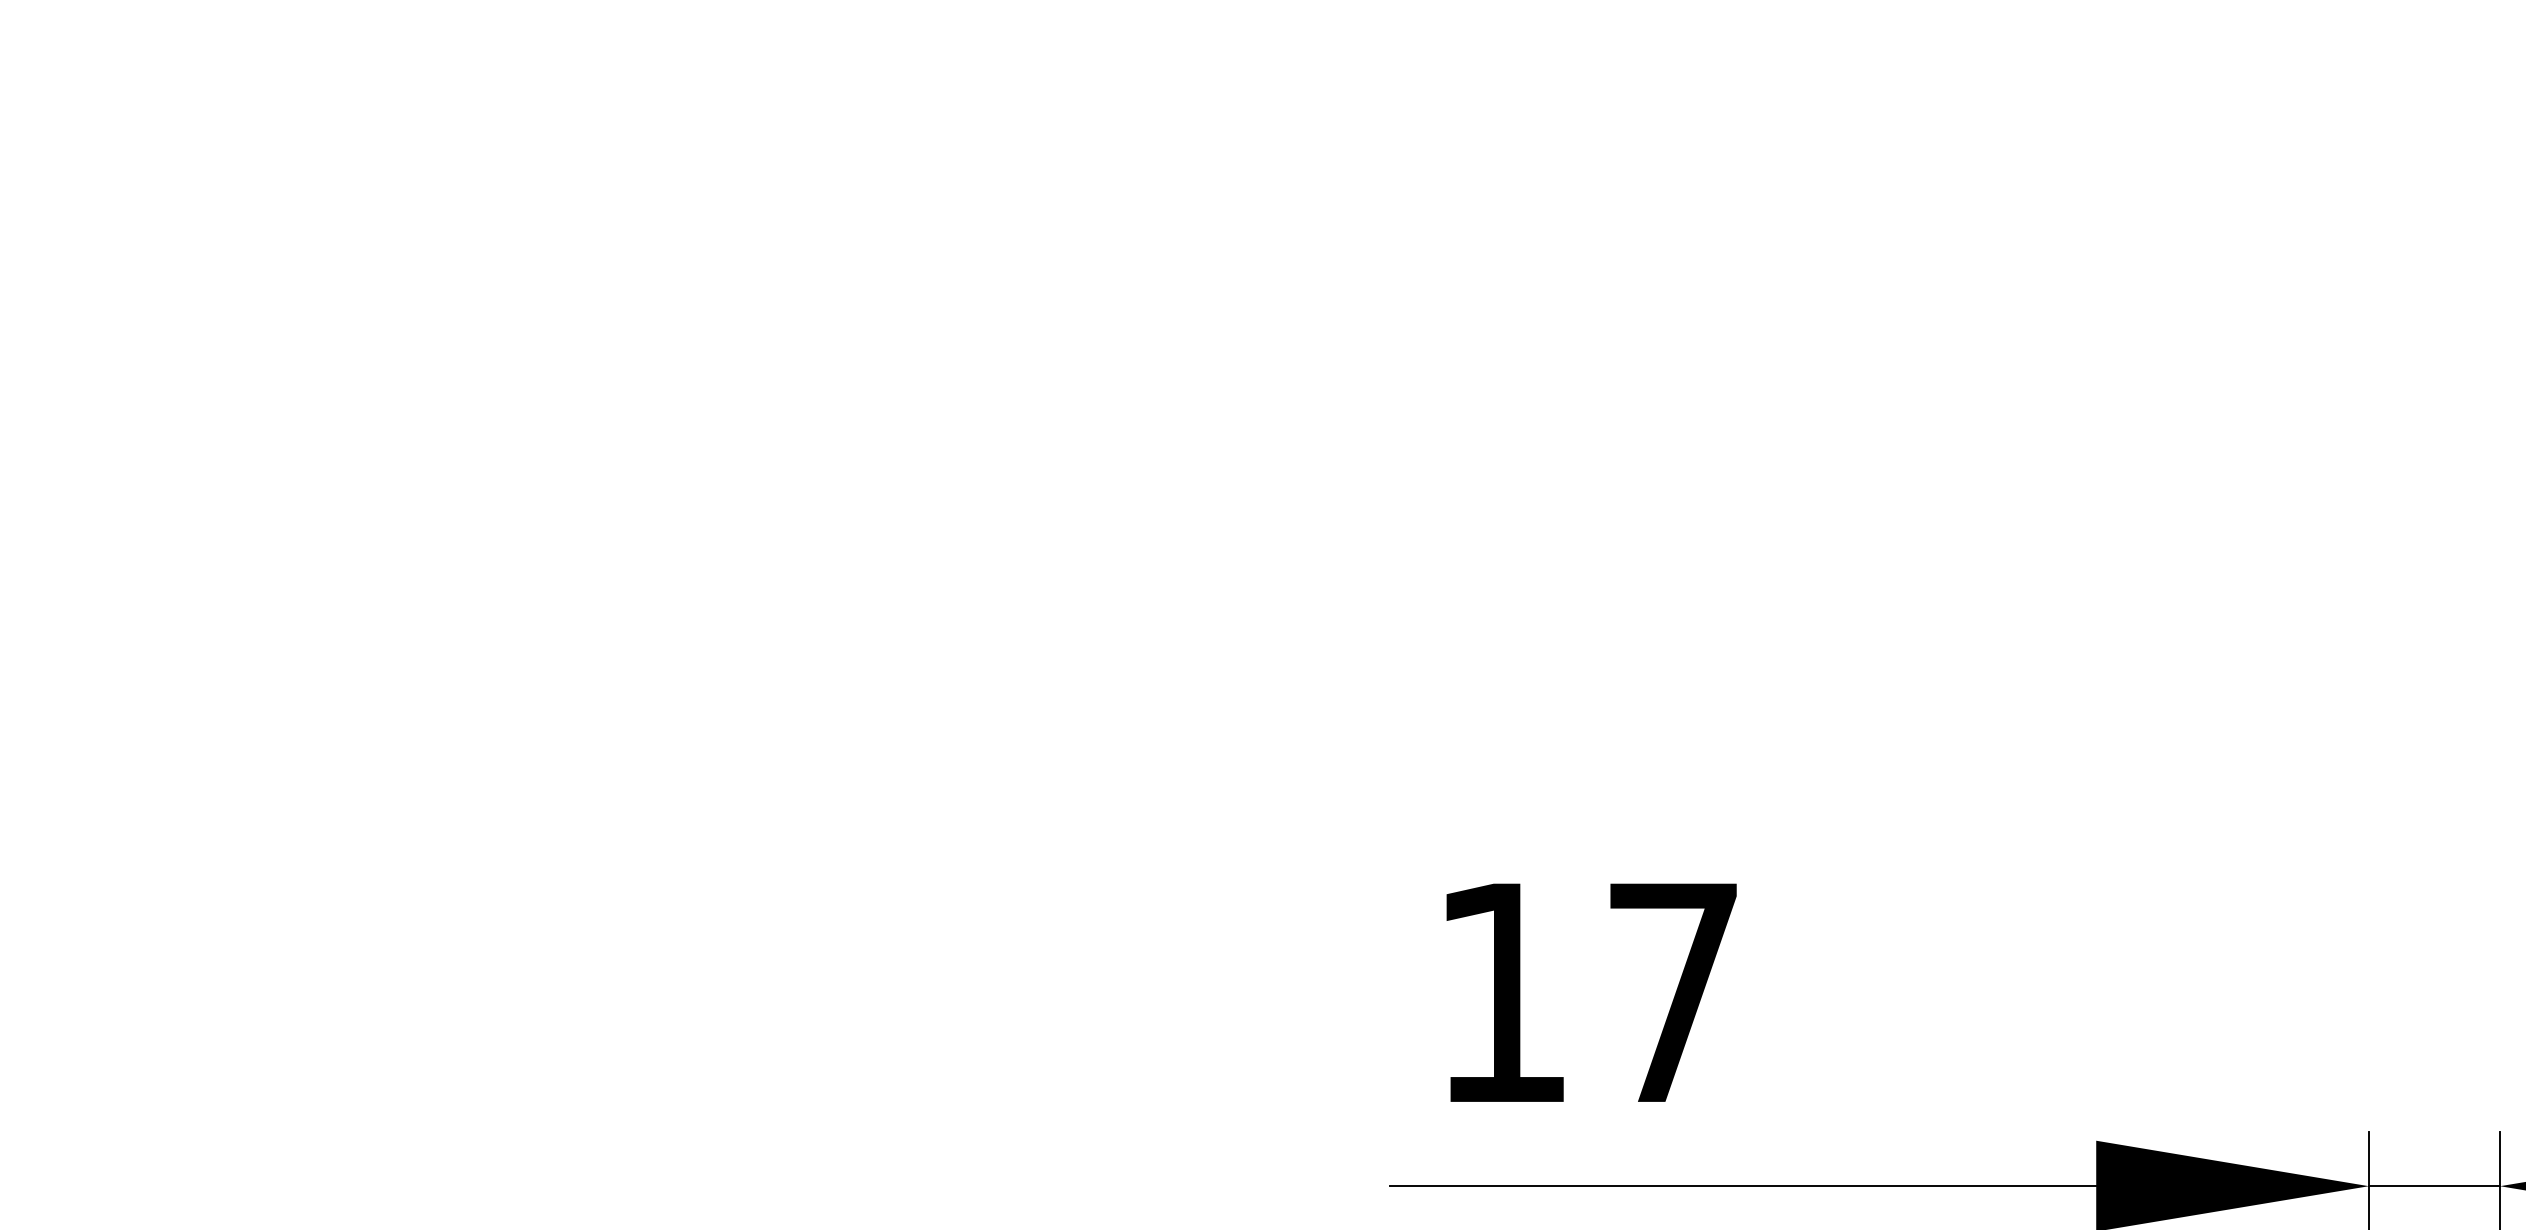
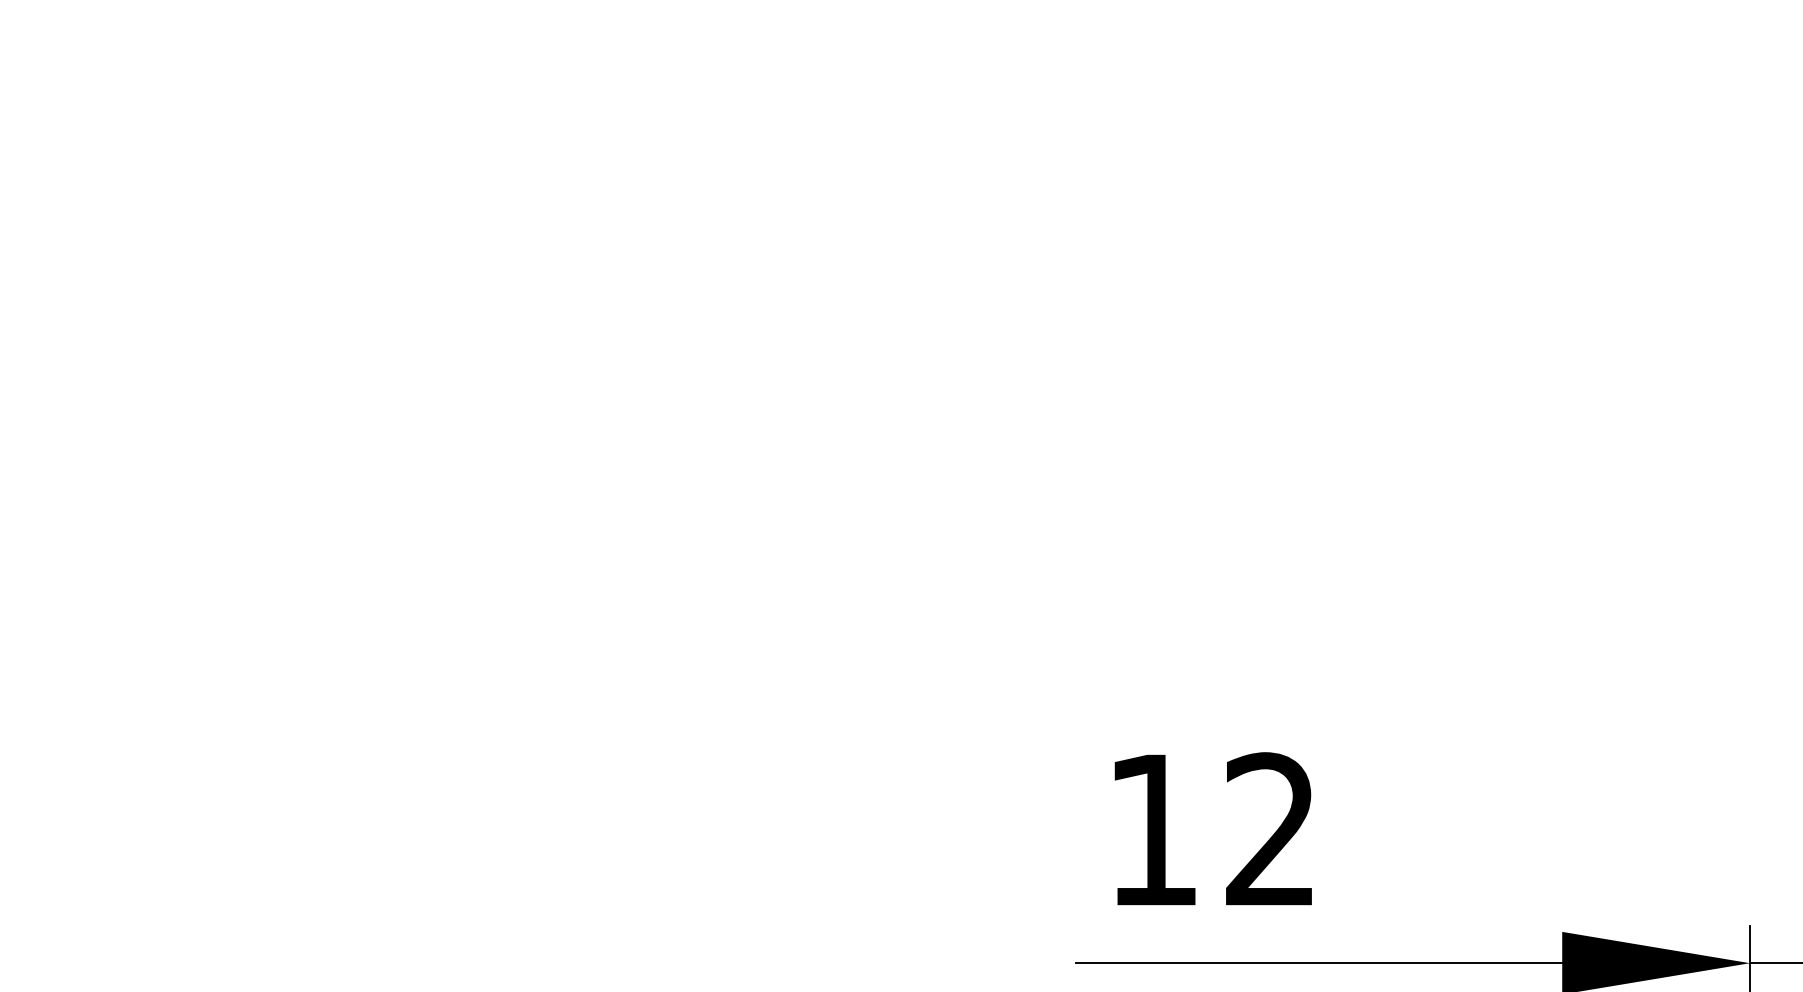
text: (1672, 990) -> (1270, 828), 17 -> 12

